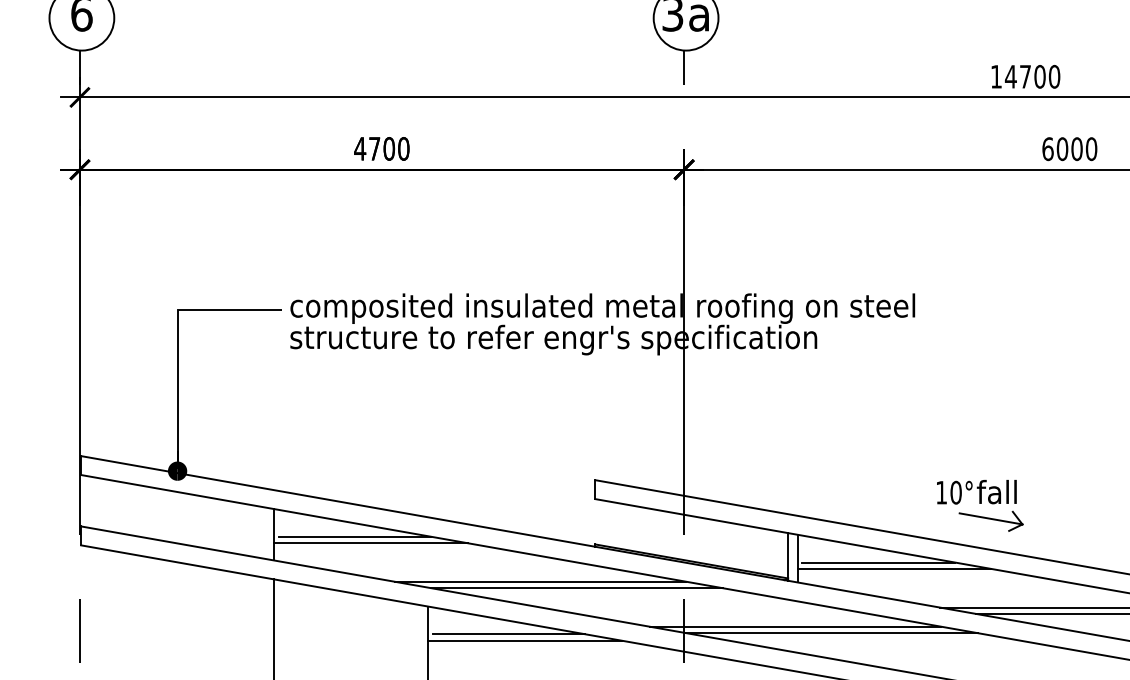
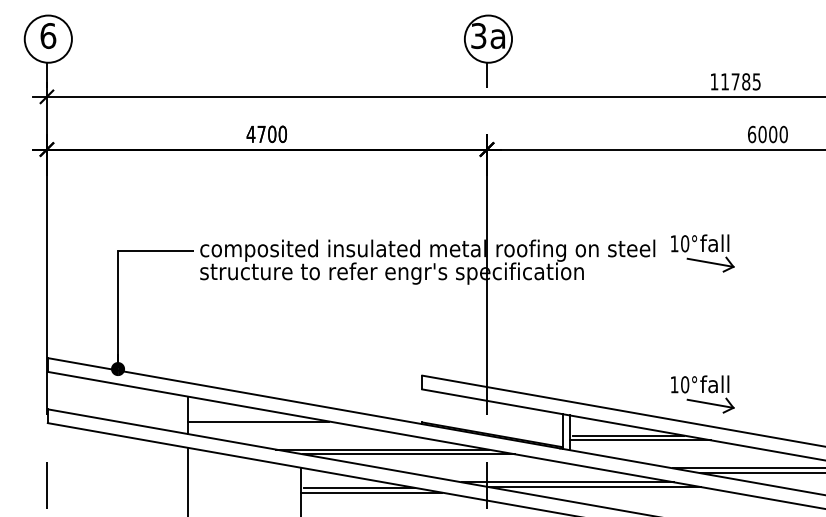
text: (1032, 76) -> (740, 81), 14700 -> 11785
part: (980, 312) -> (702, 253), added
line: (353, 536) -> (246, 416), removed

